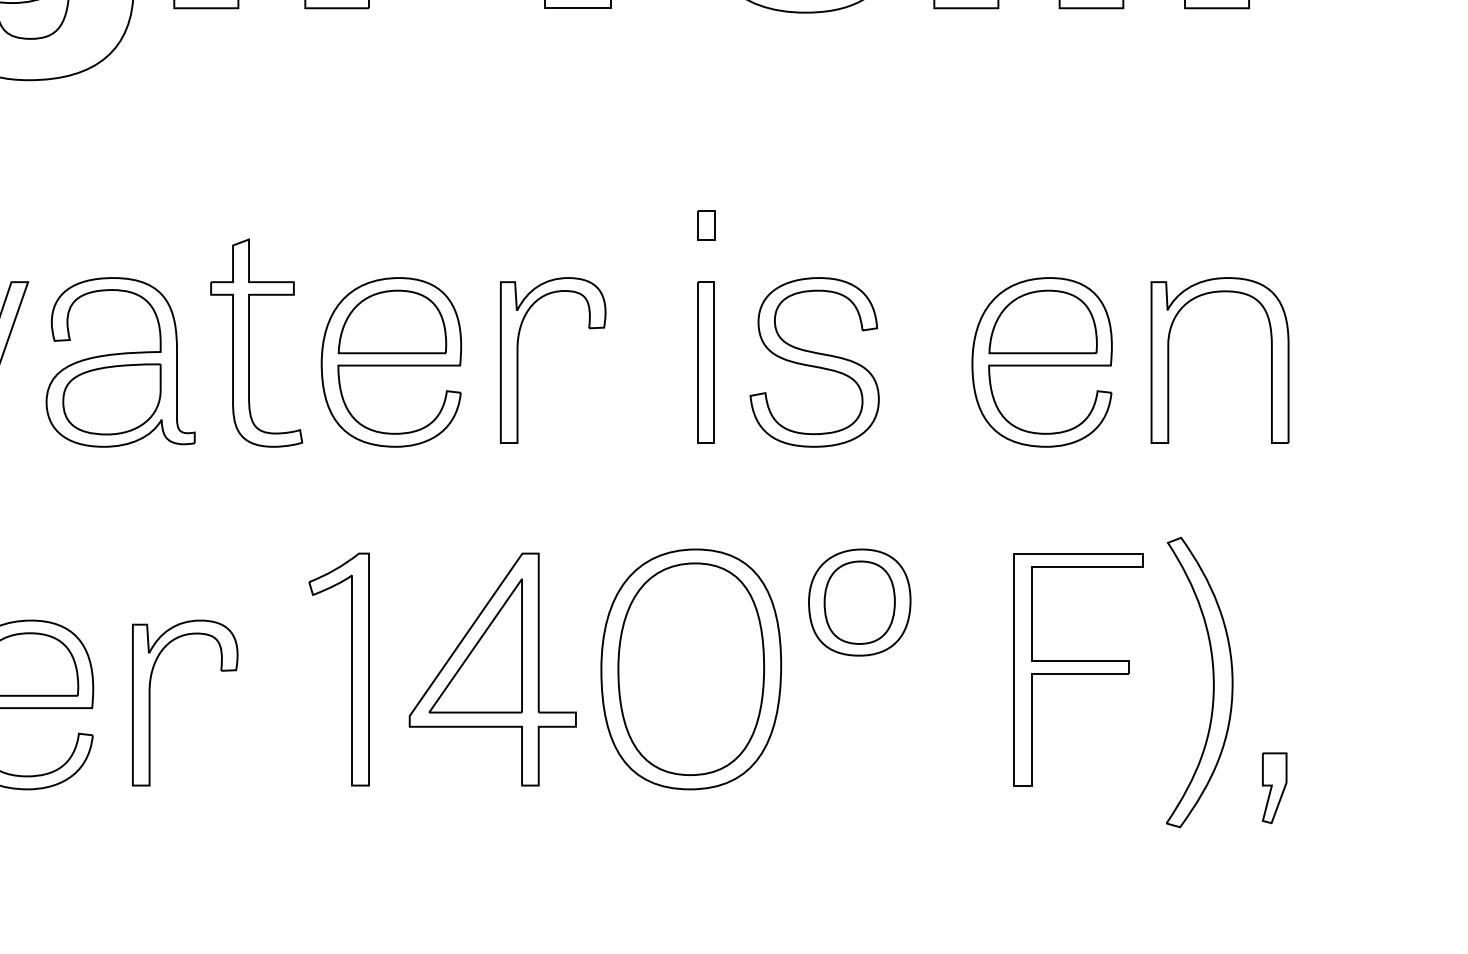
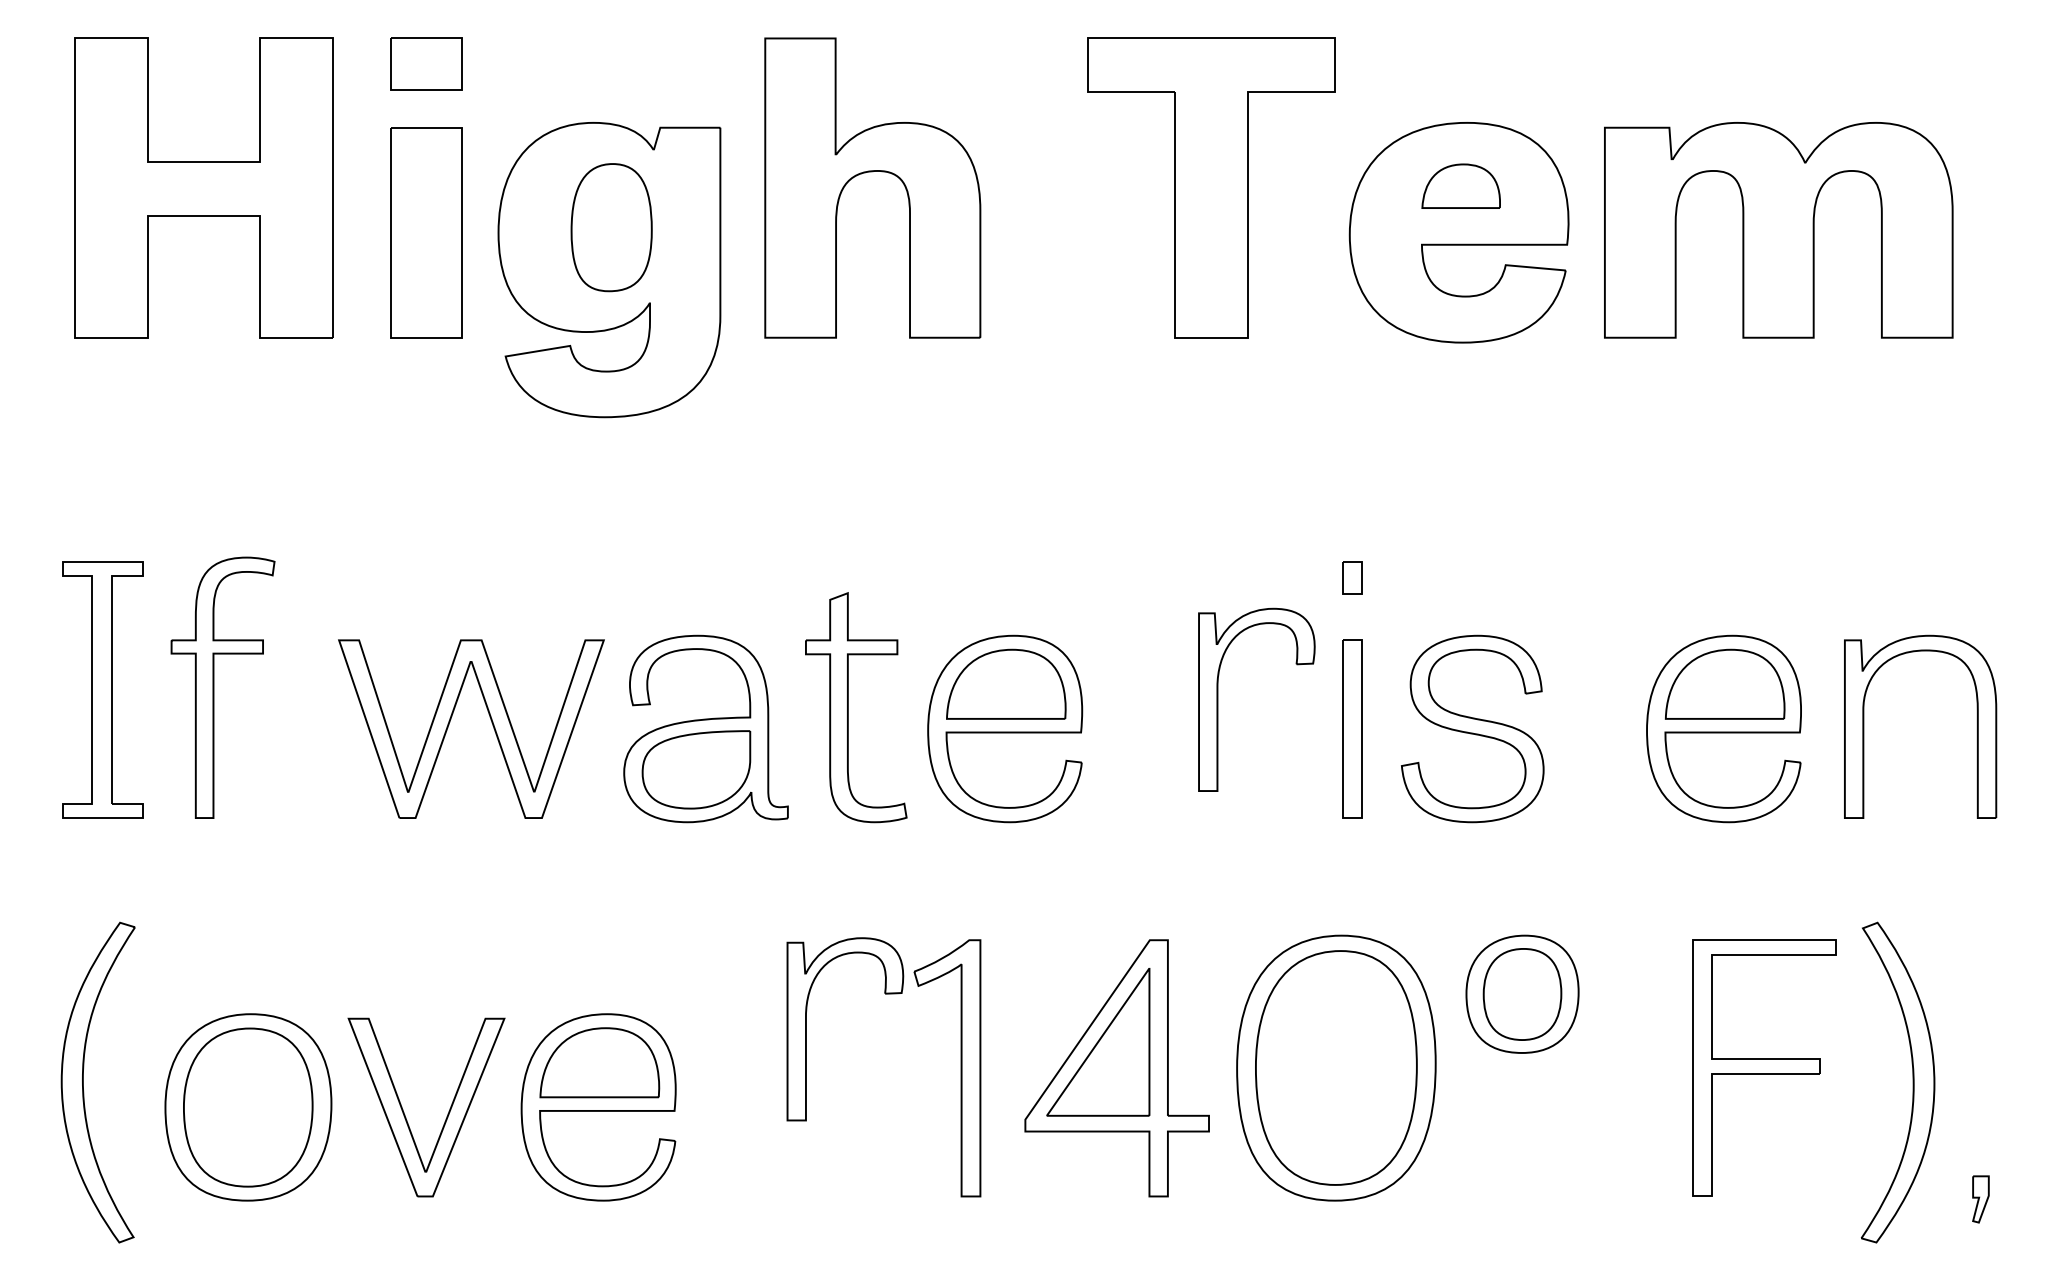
part: (518, 360) -> (1218, 699), moved
part: (150, 703) -> (806, 1029), moved
part: (1274, 788) -> (1980, 1199), size x0.6

